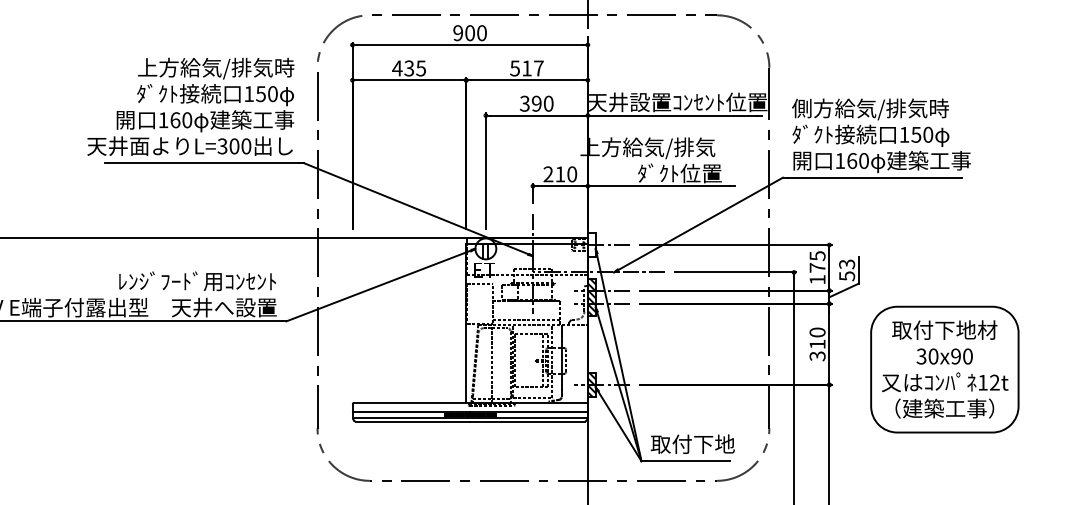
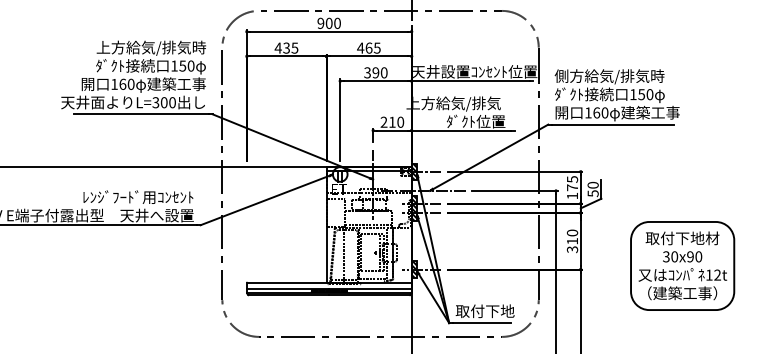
text: (526, 68) -> (368, 48), 517 -> 465
hatch: (591, 244) -> (414, 171), added
text: (846, 264) -> (592, 185), 53 -> 50
part: (944, 369) -> (682, 265), moved

